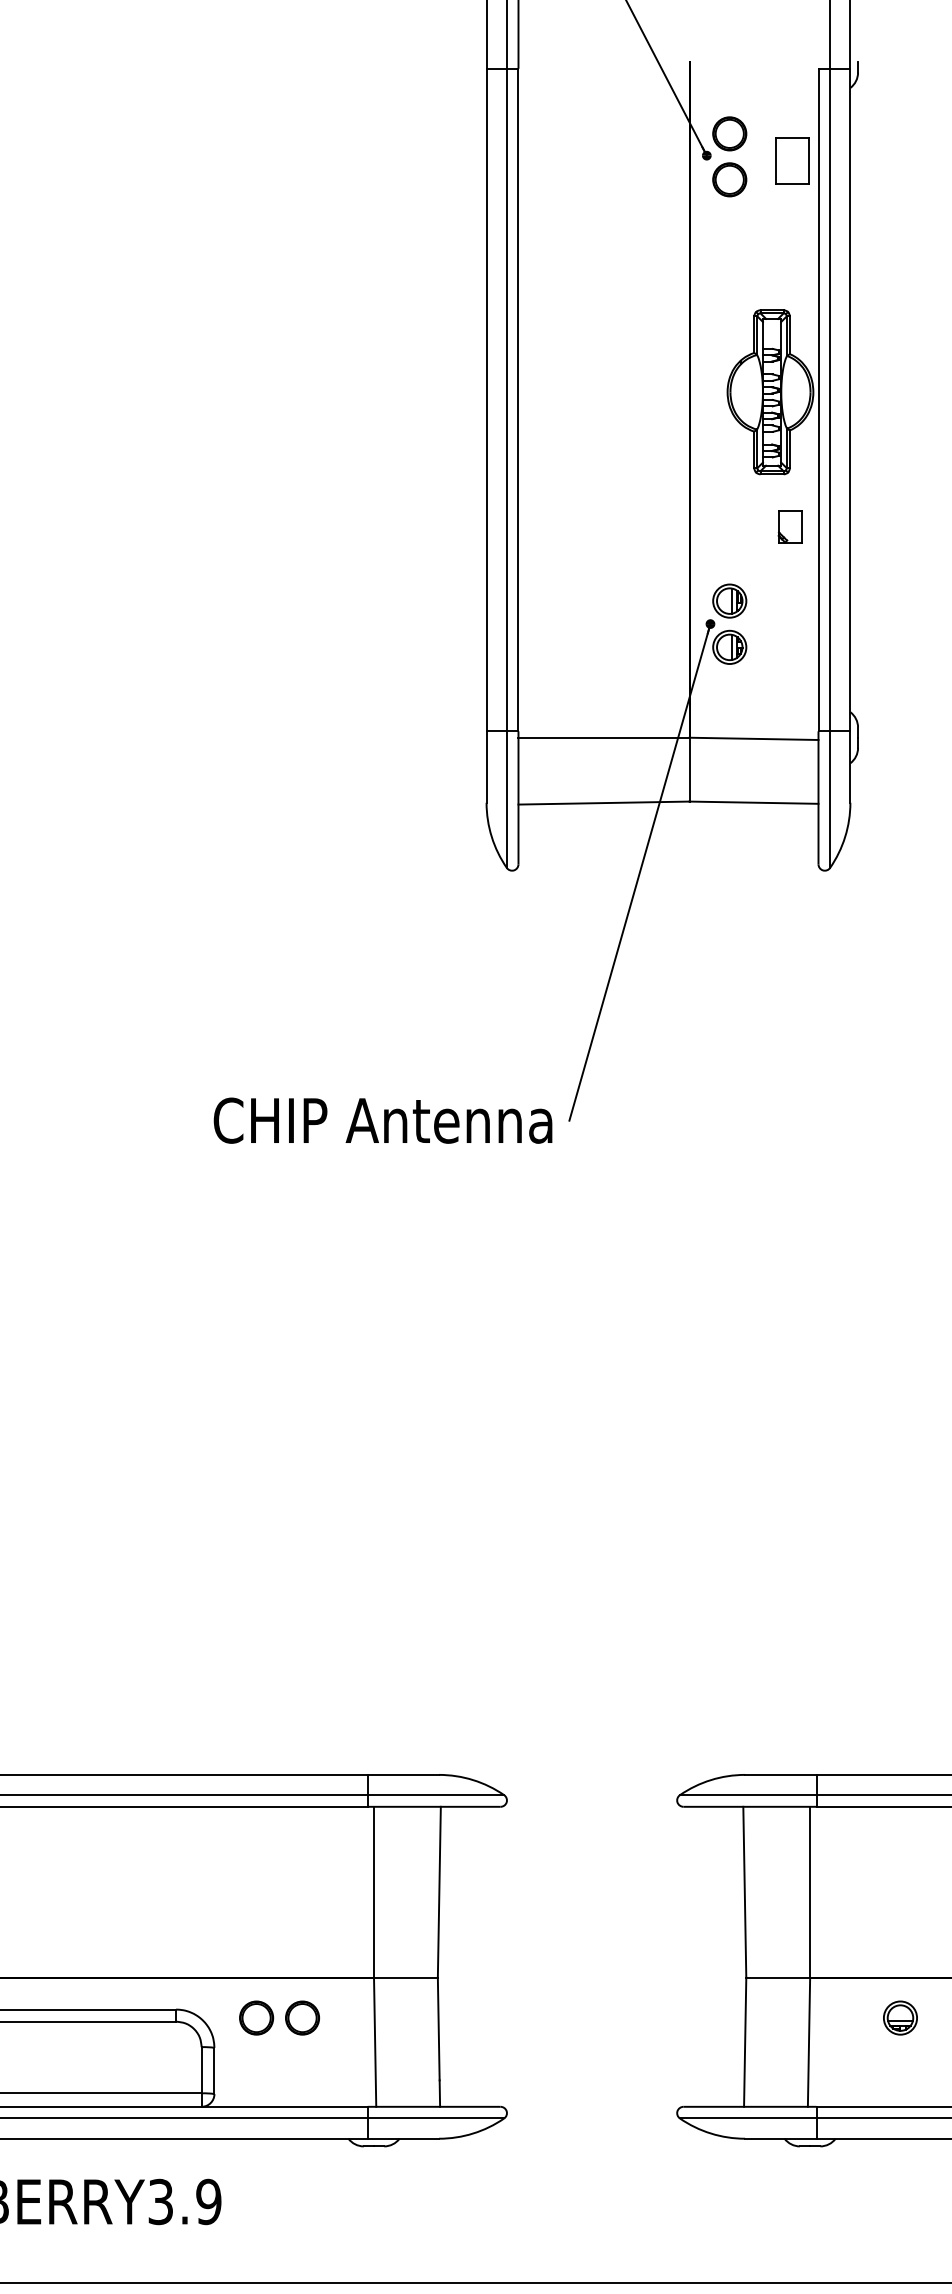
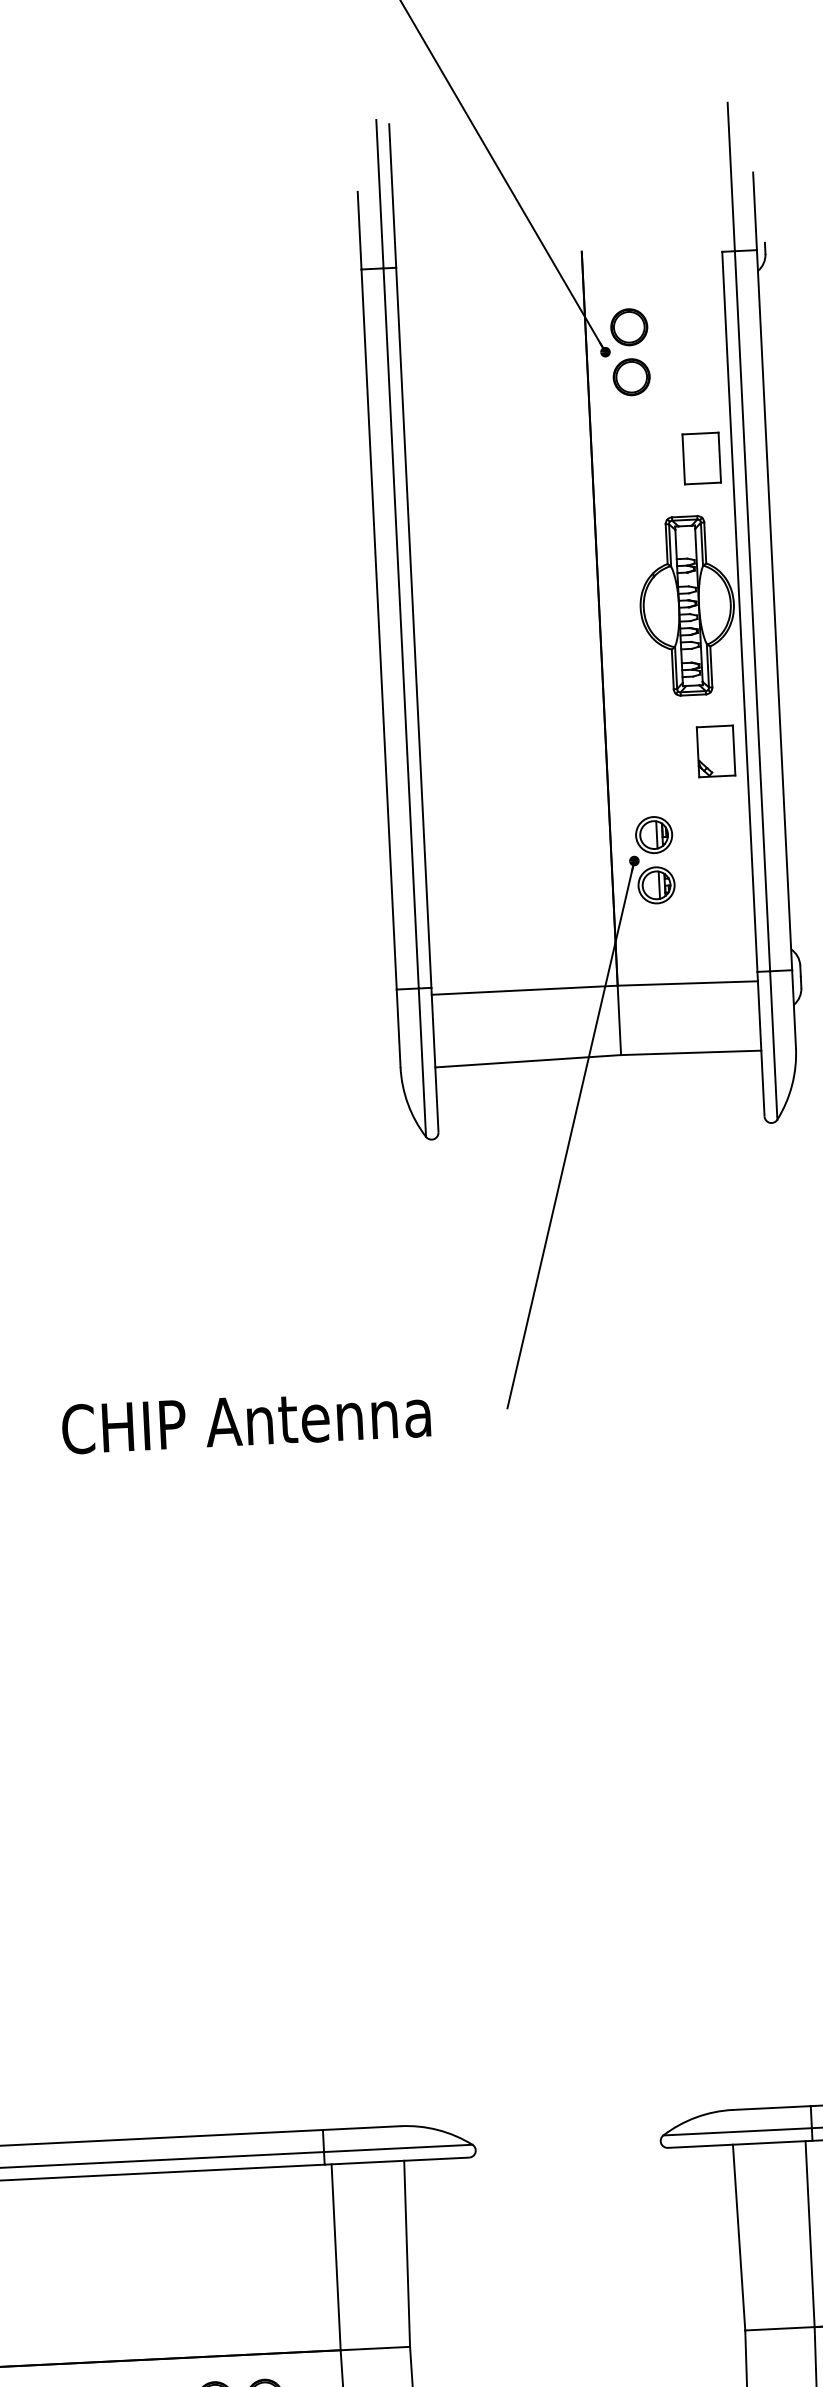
part: (792, 160) -> (701, 458), moved
part: (789, 526) -> (715, 750), size x1.43
text: (382, 1120) -> (245, 1420), moved

